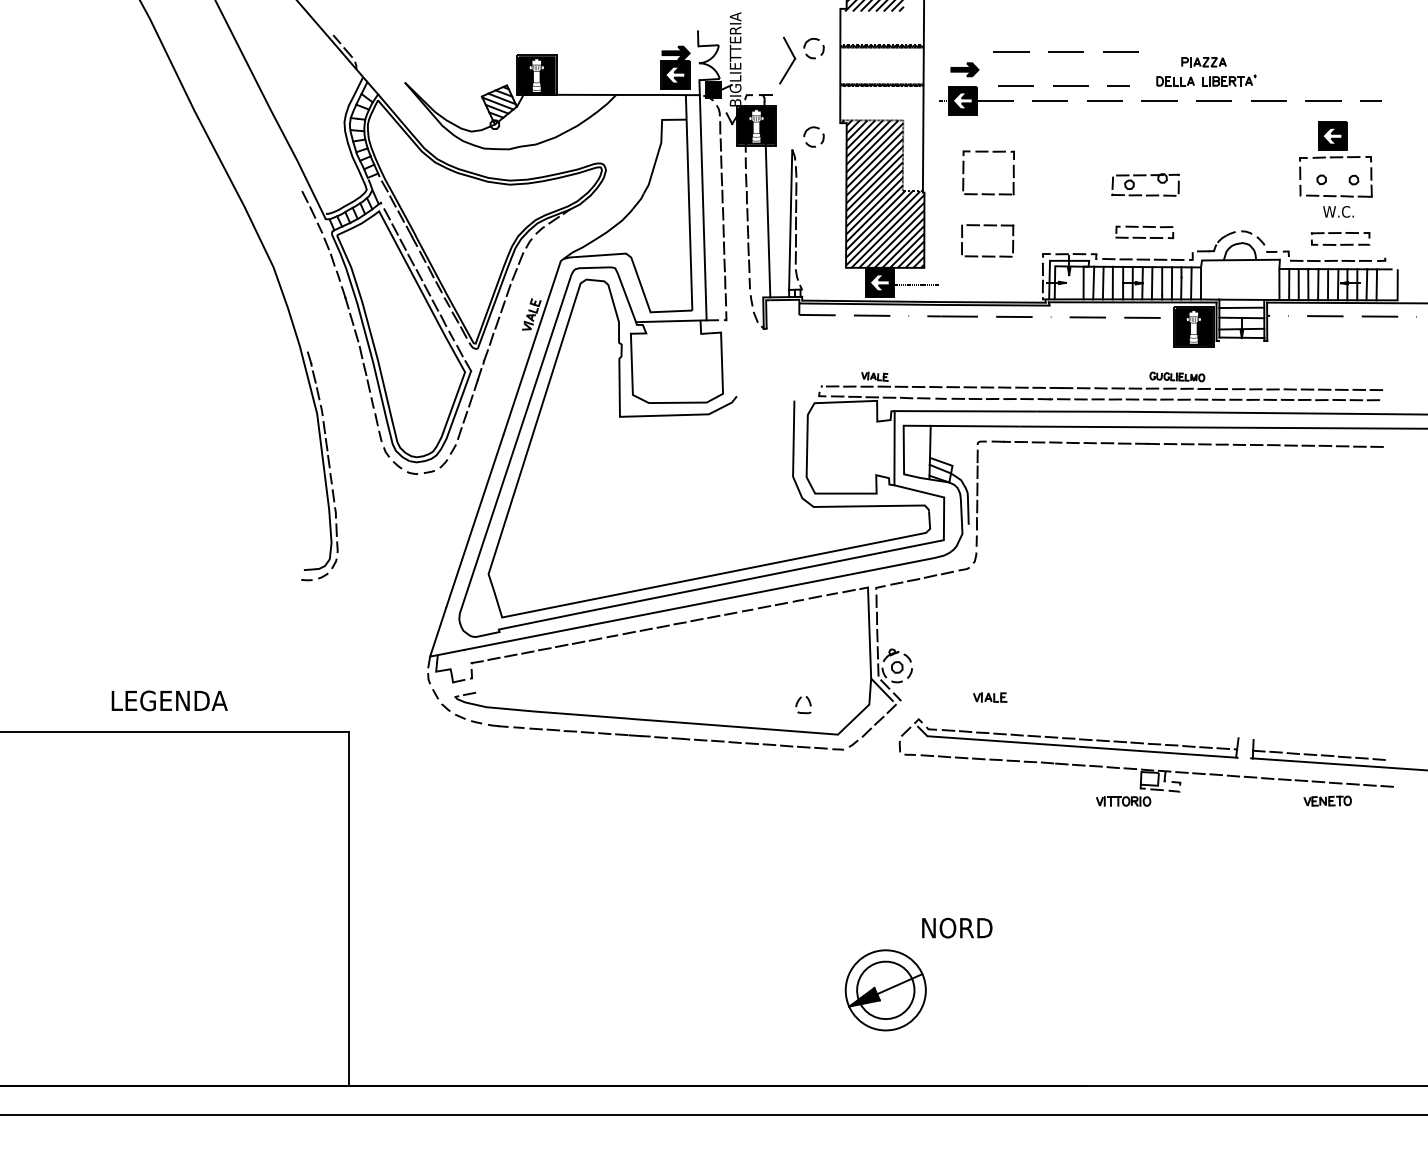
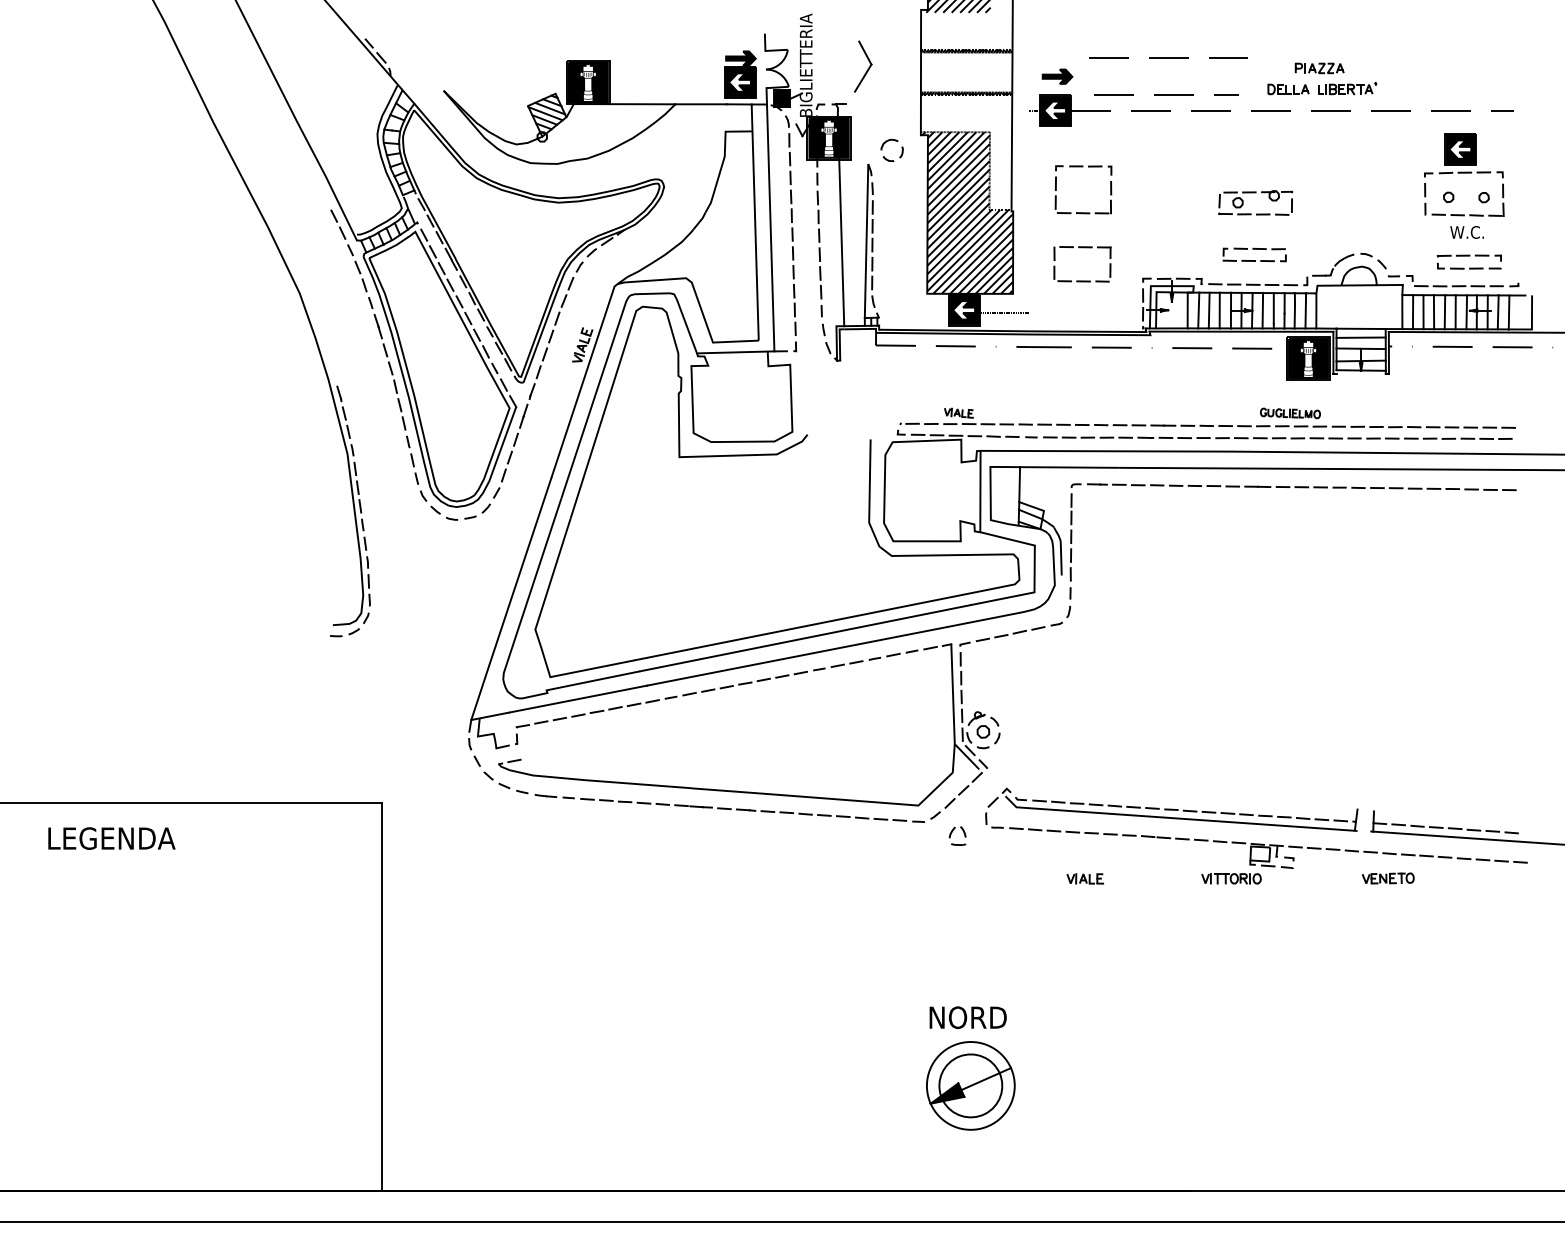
part: (806, 44) -> (883, 49), removed
part: (989, 697) -> (1084, 878), moved
text: (169, 700) -> (111, 838), moved
part: (803, 704) -> (957, 835), moved
part: (1326, 801) -> (1387, 878), moved
text: (956, 927) -> (967, 1017), moved

